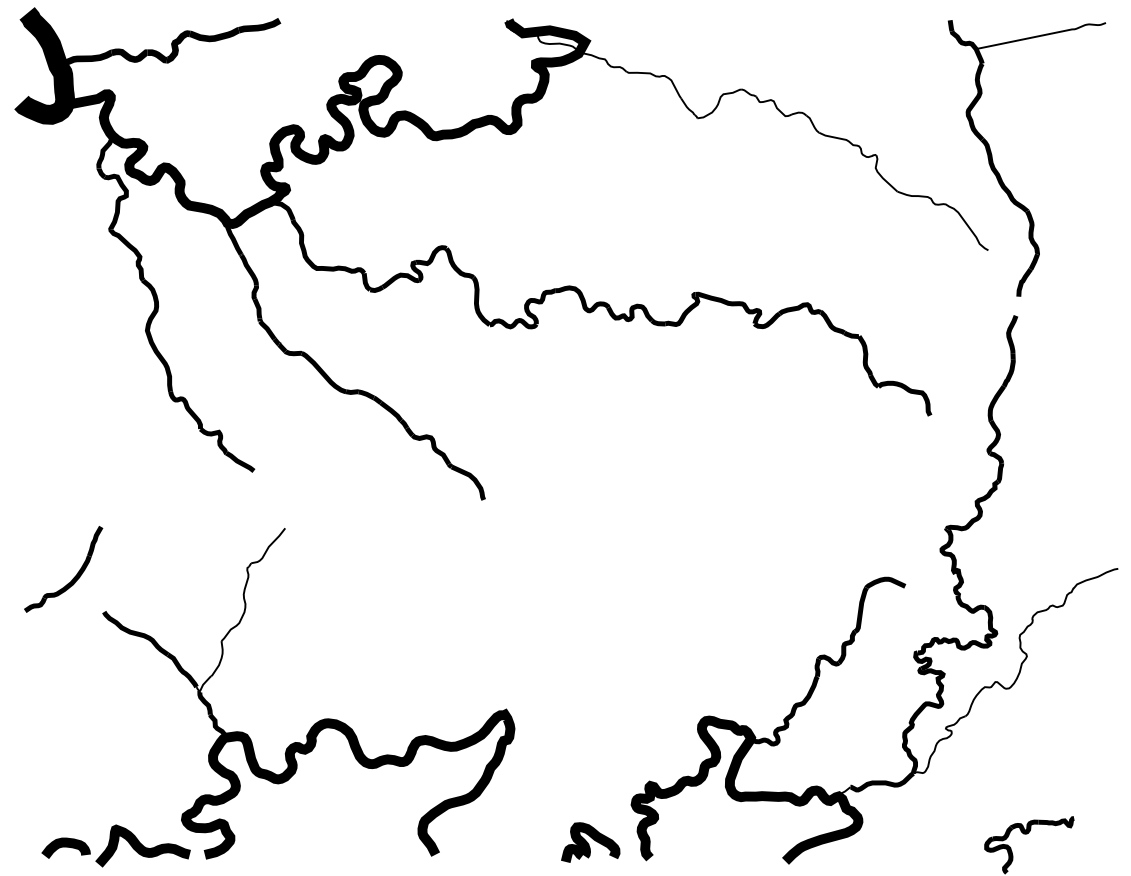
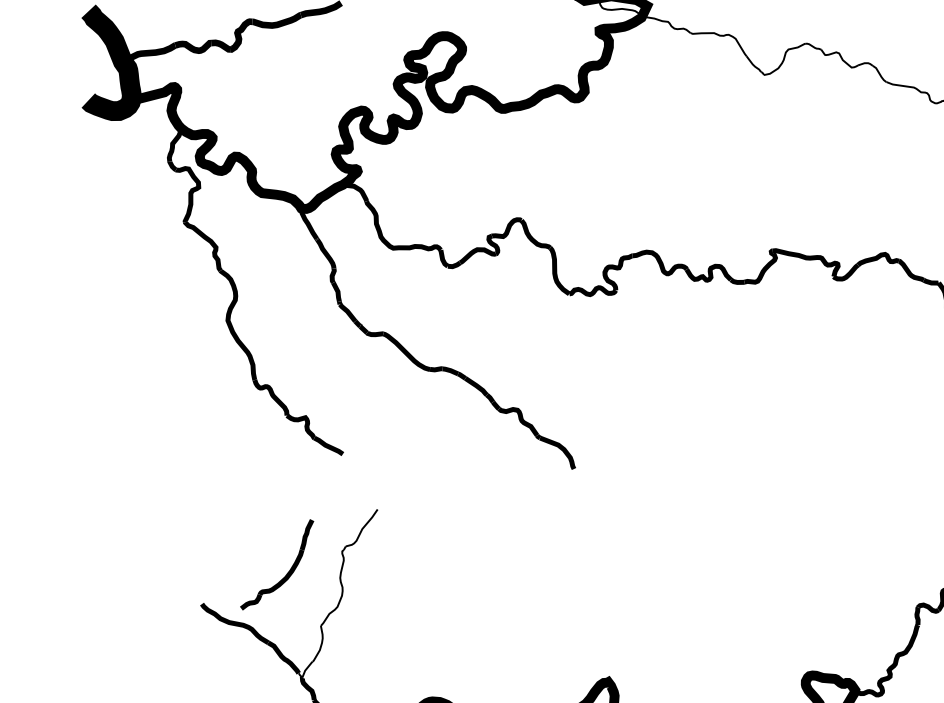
part: (72, 578) -> (286, 573), moved

